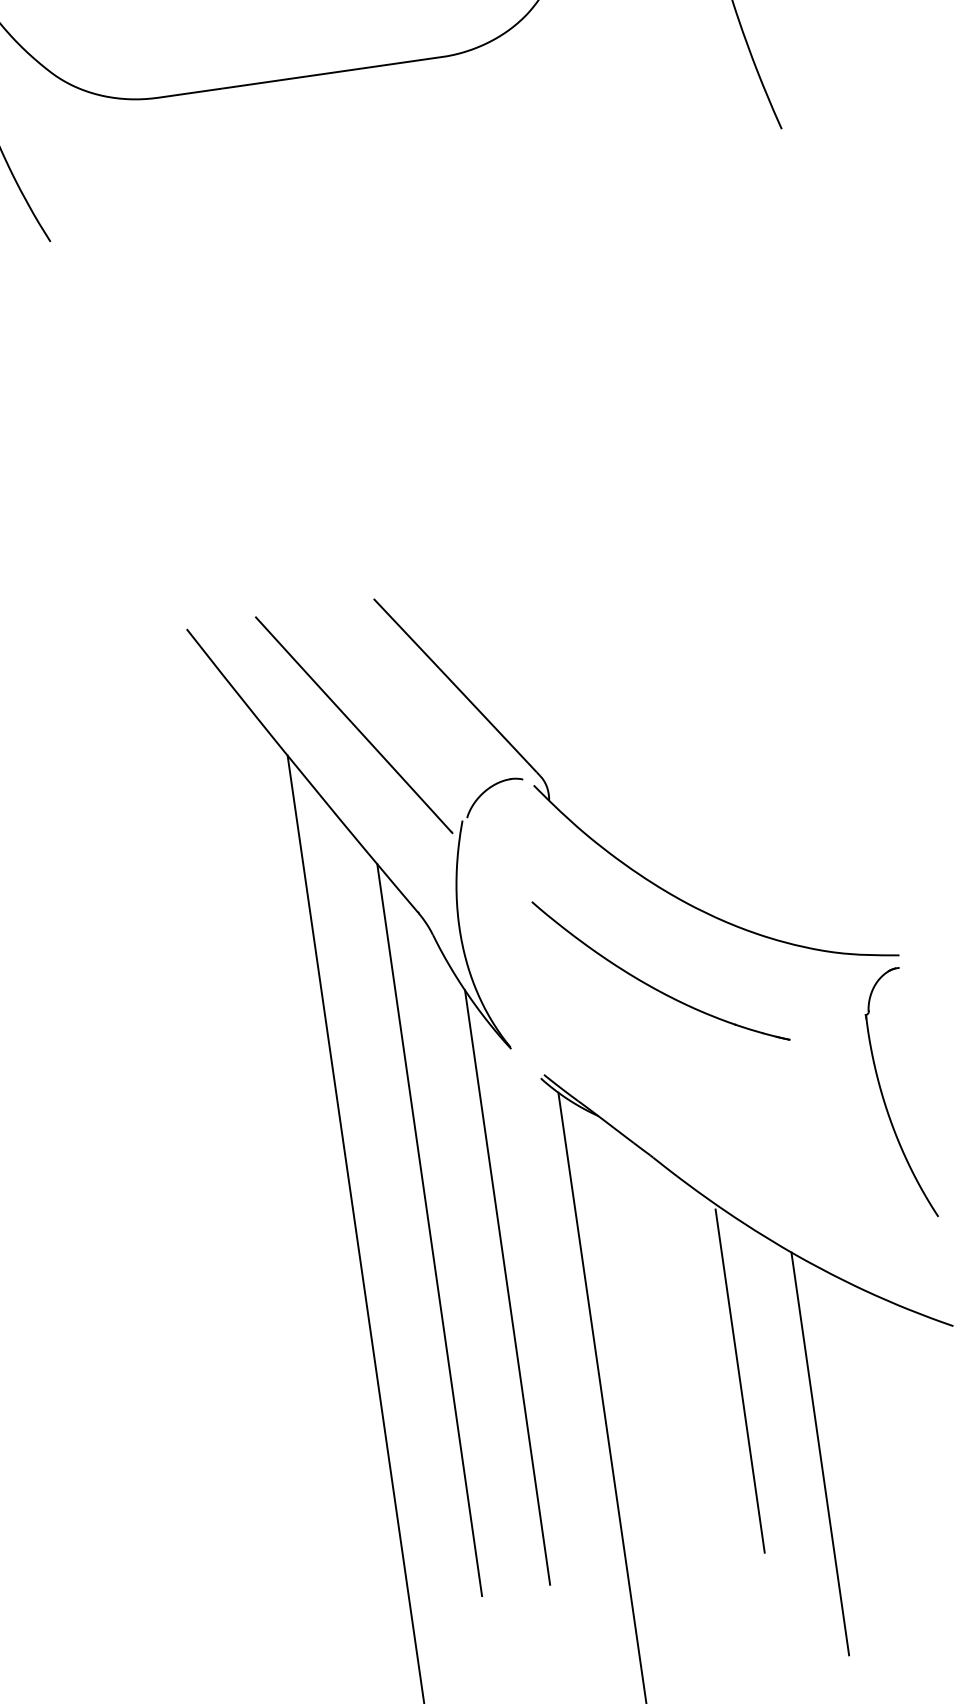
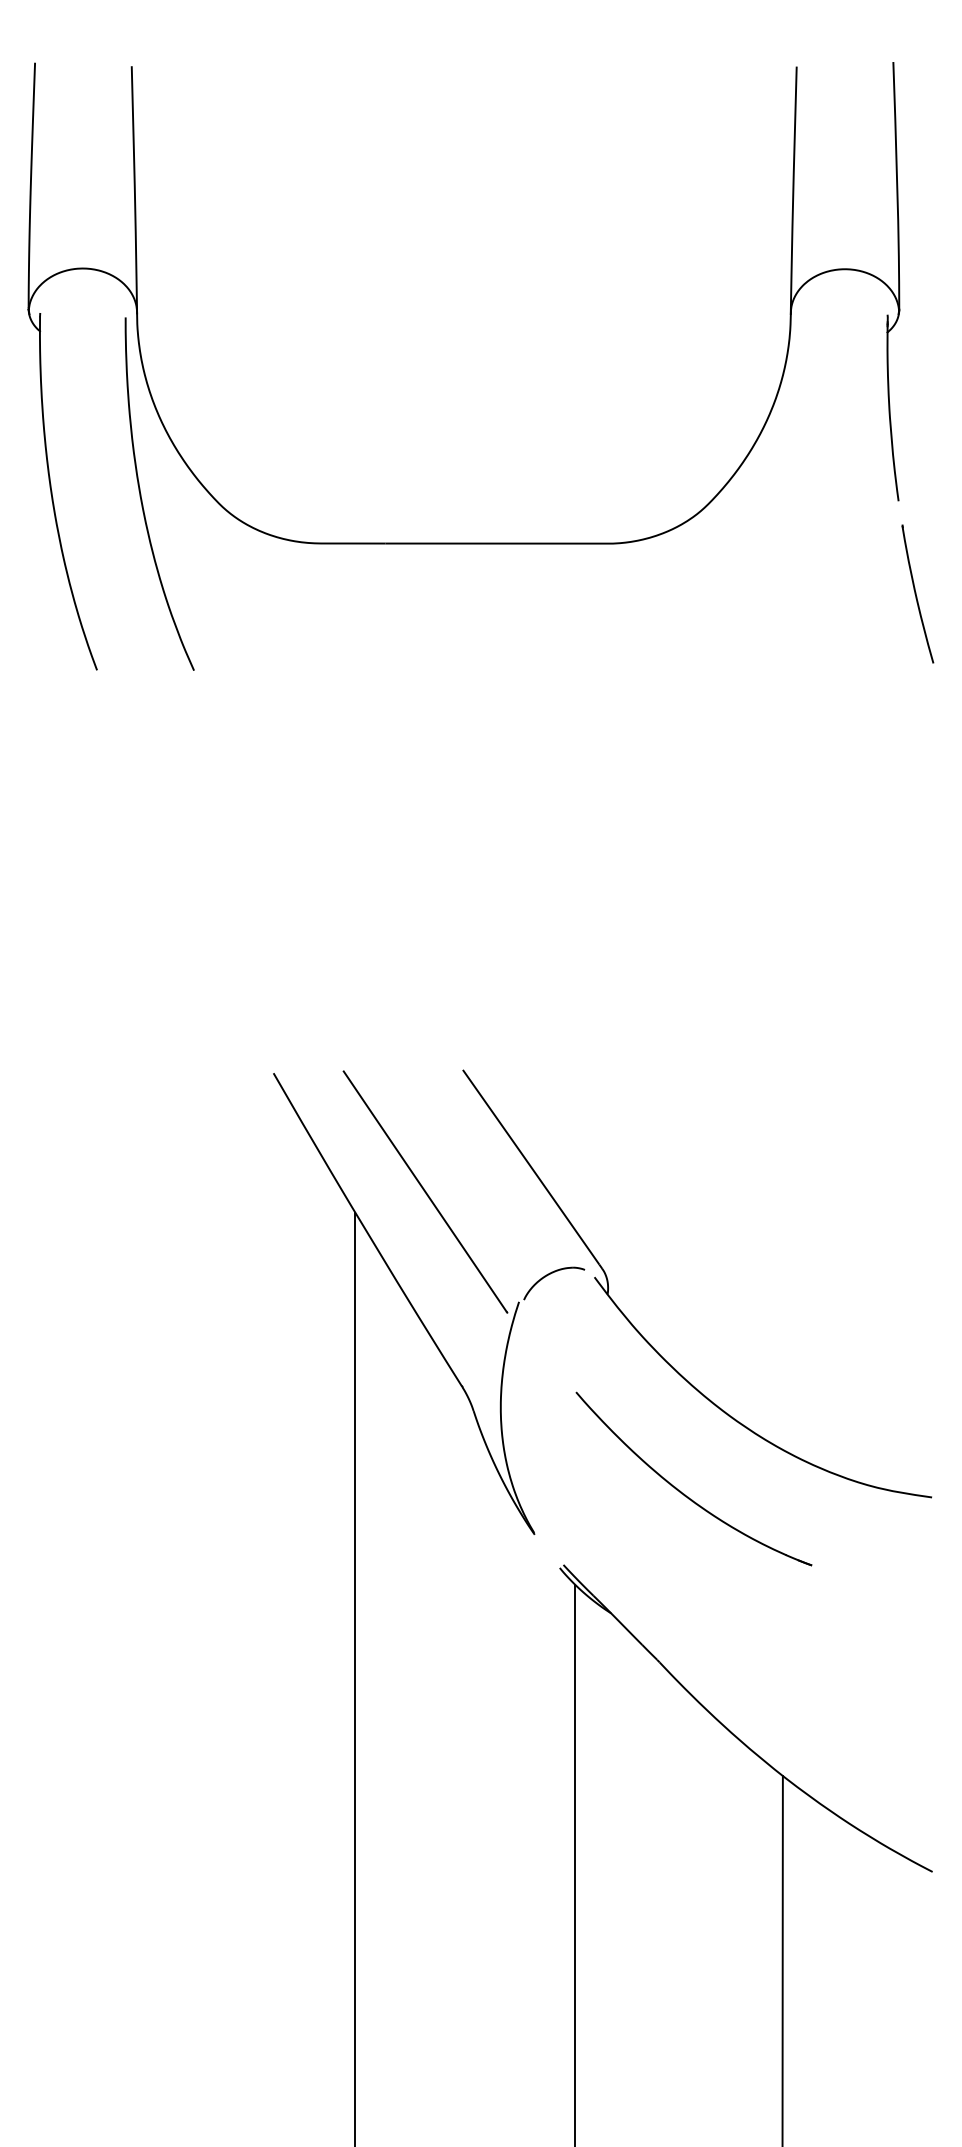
part: (883, 1096) -> (896, 1634), removed
line: (428, 1229) -> (427, 1701), removed
line: (507, 1287) -> (496, 1770), removed
line: (739, 1380) -> (713, 1895), removed

